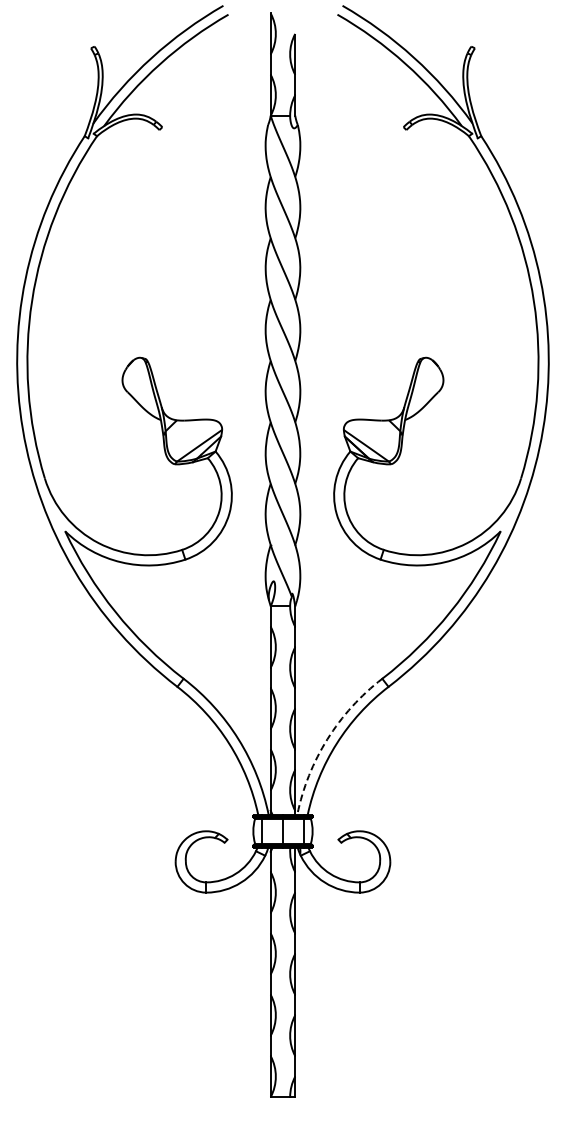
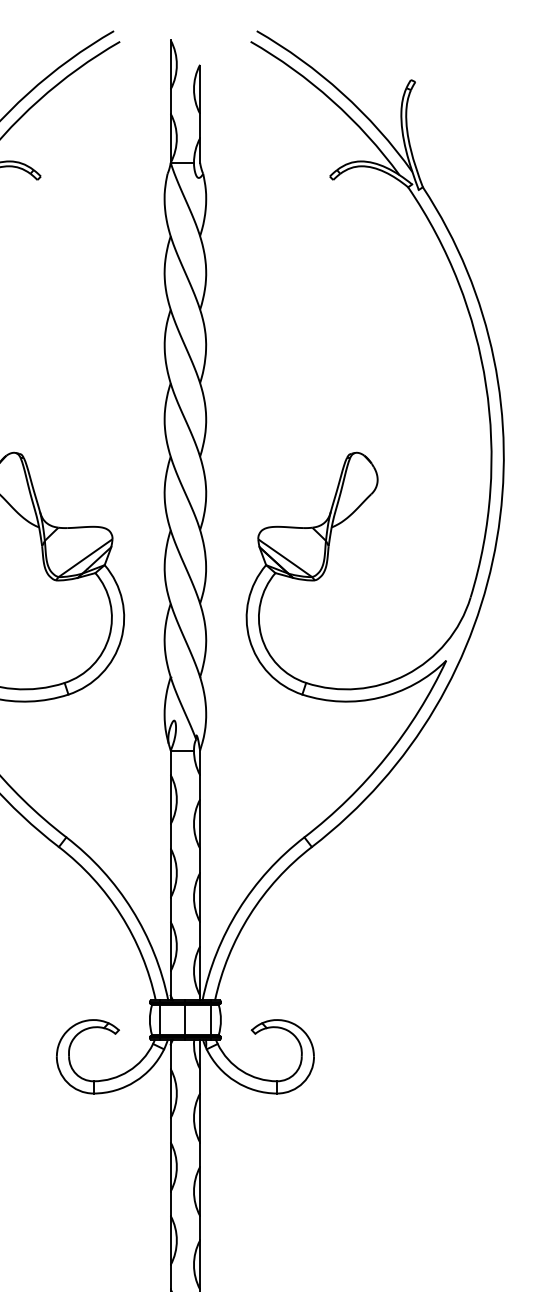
arc: (327, 739) -> (238, 910), dashed -> solid

